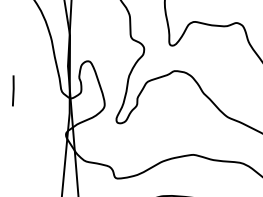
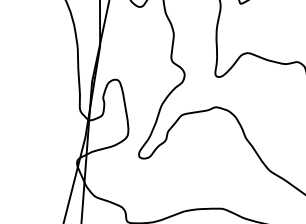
line: (13, 90) -> (23, 100), removed

